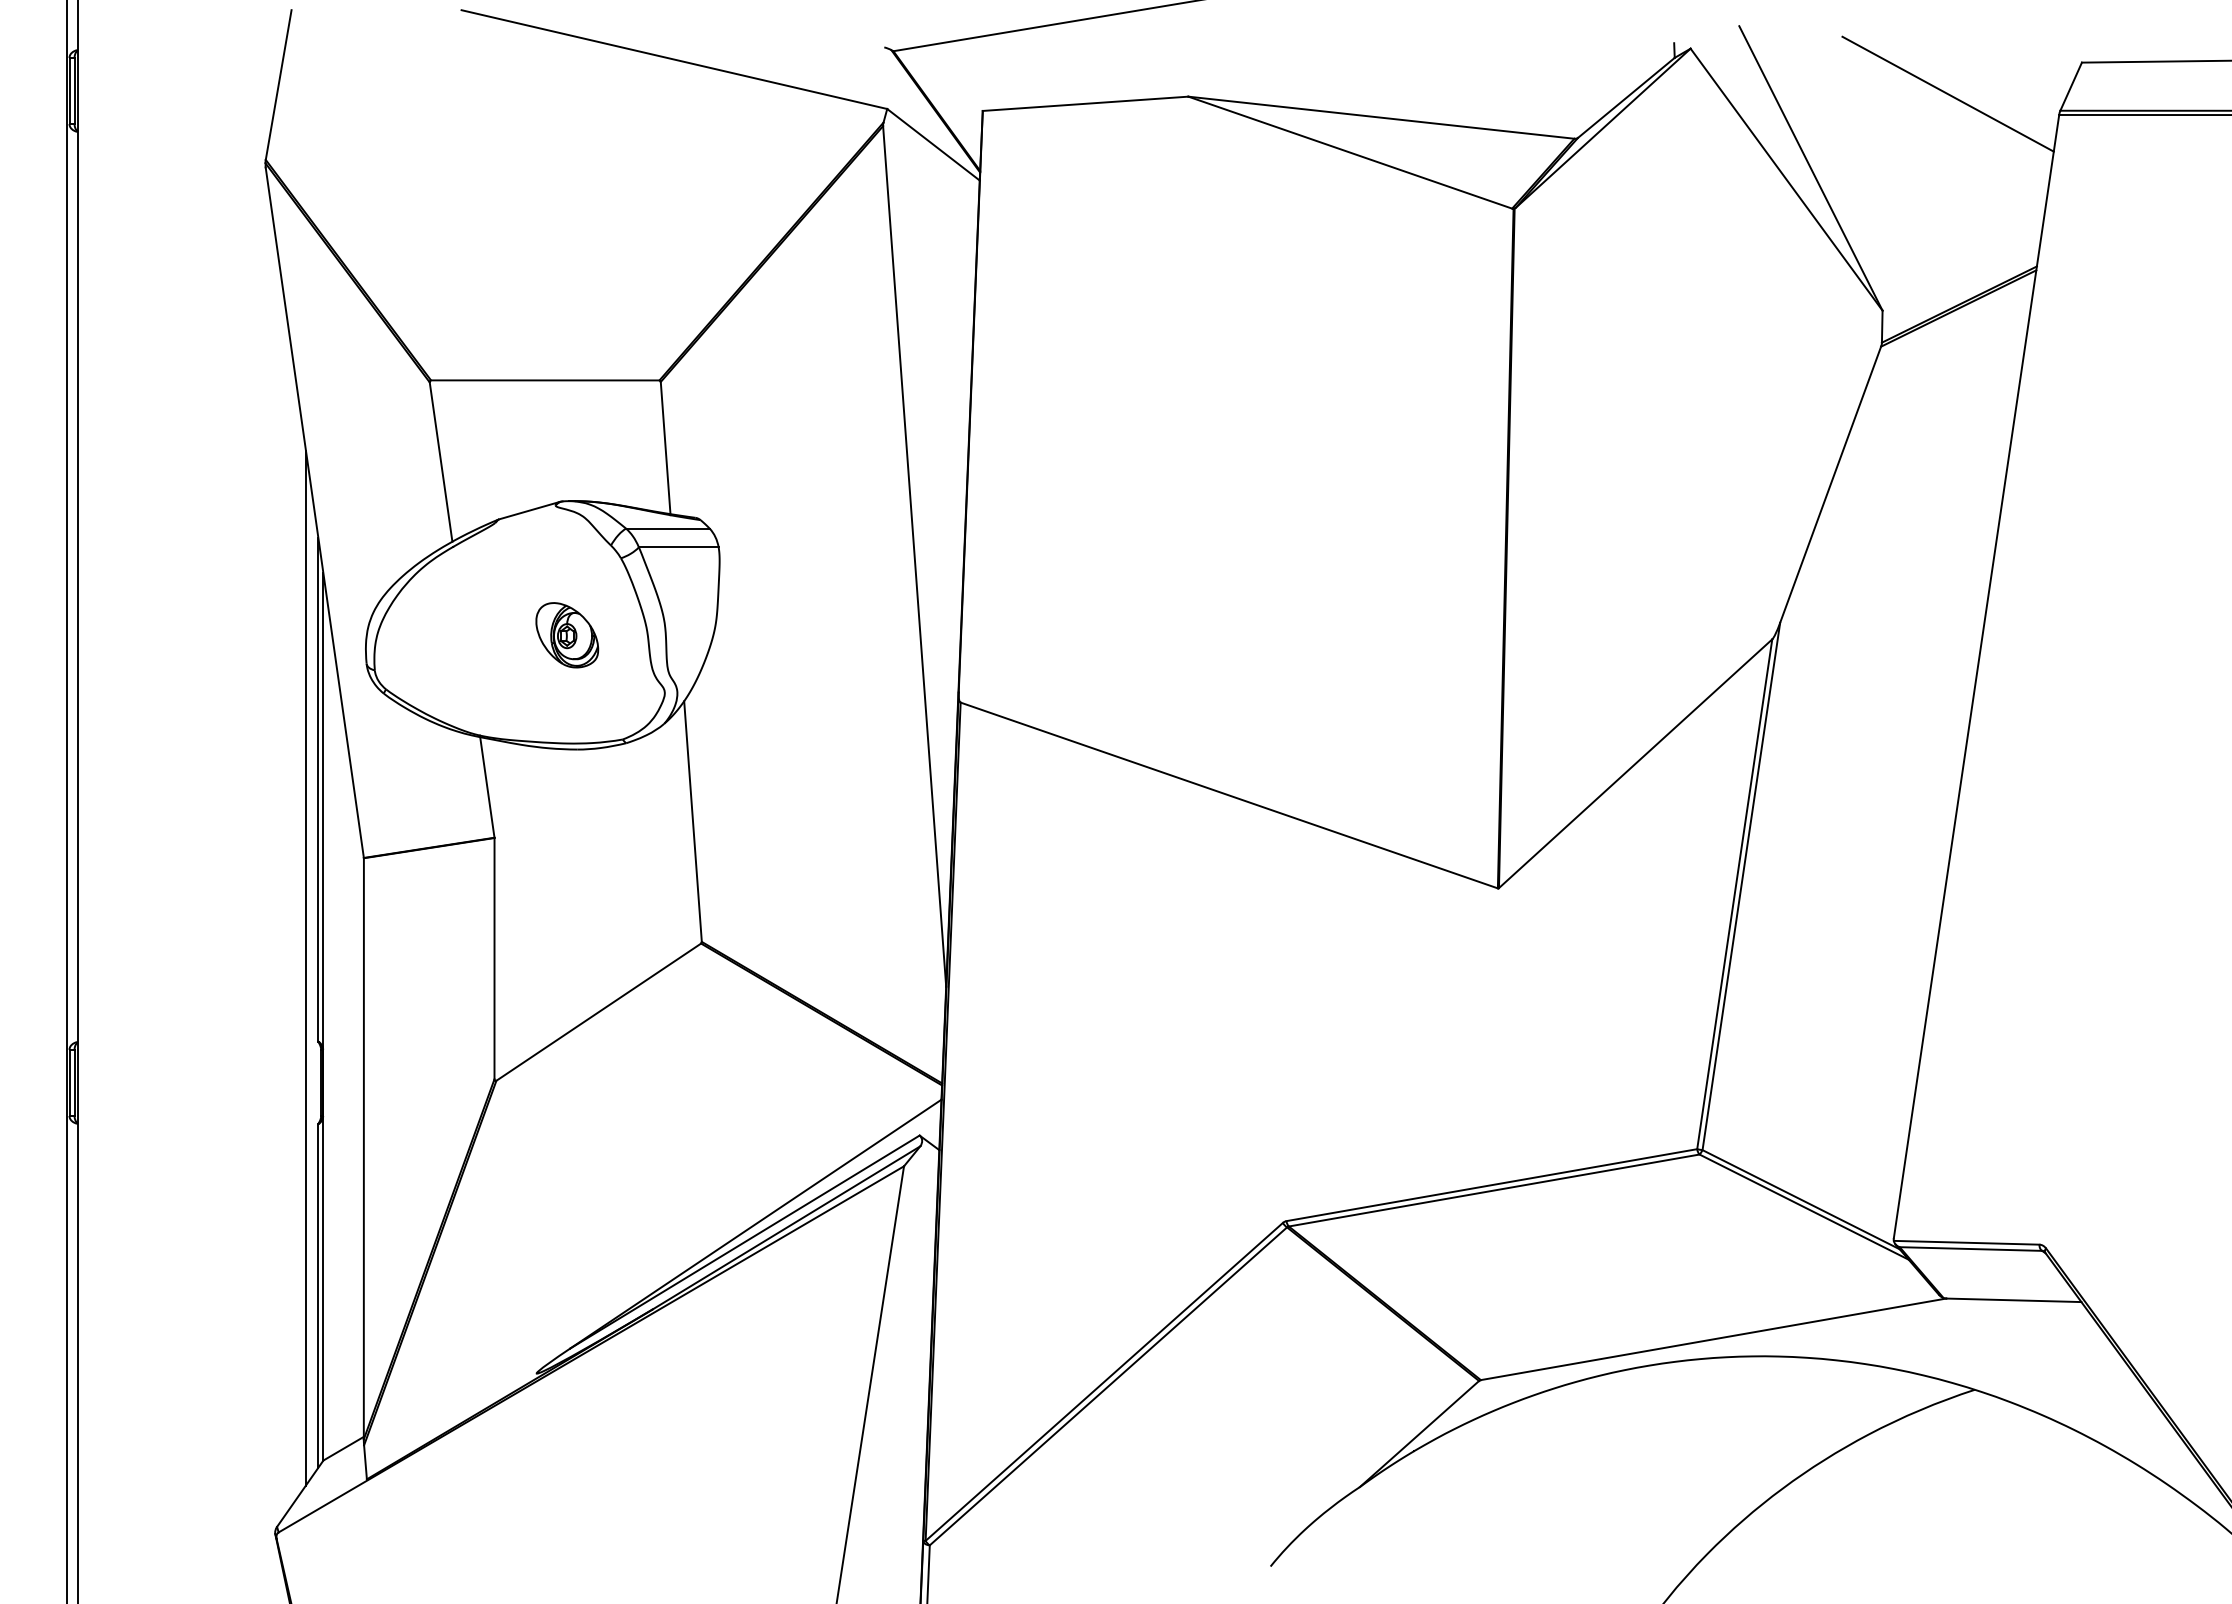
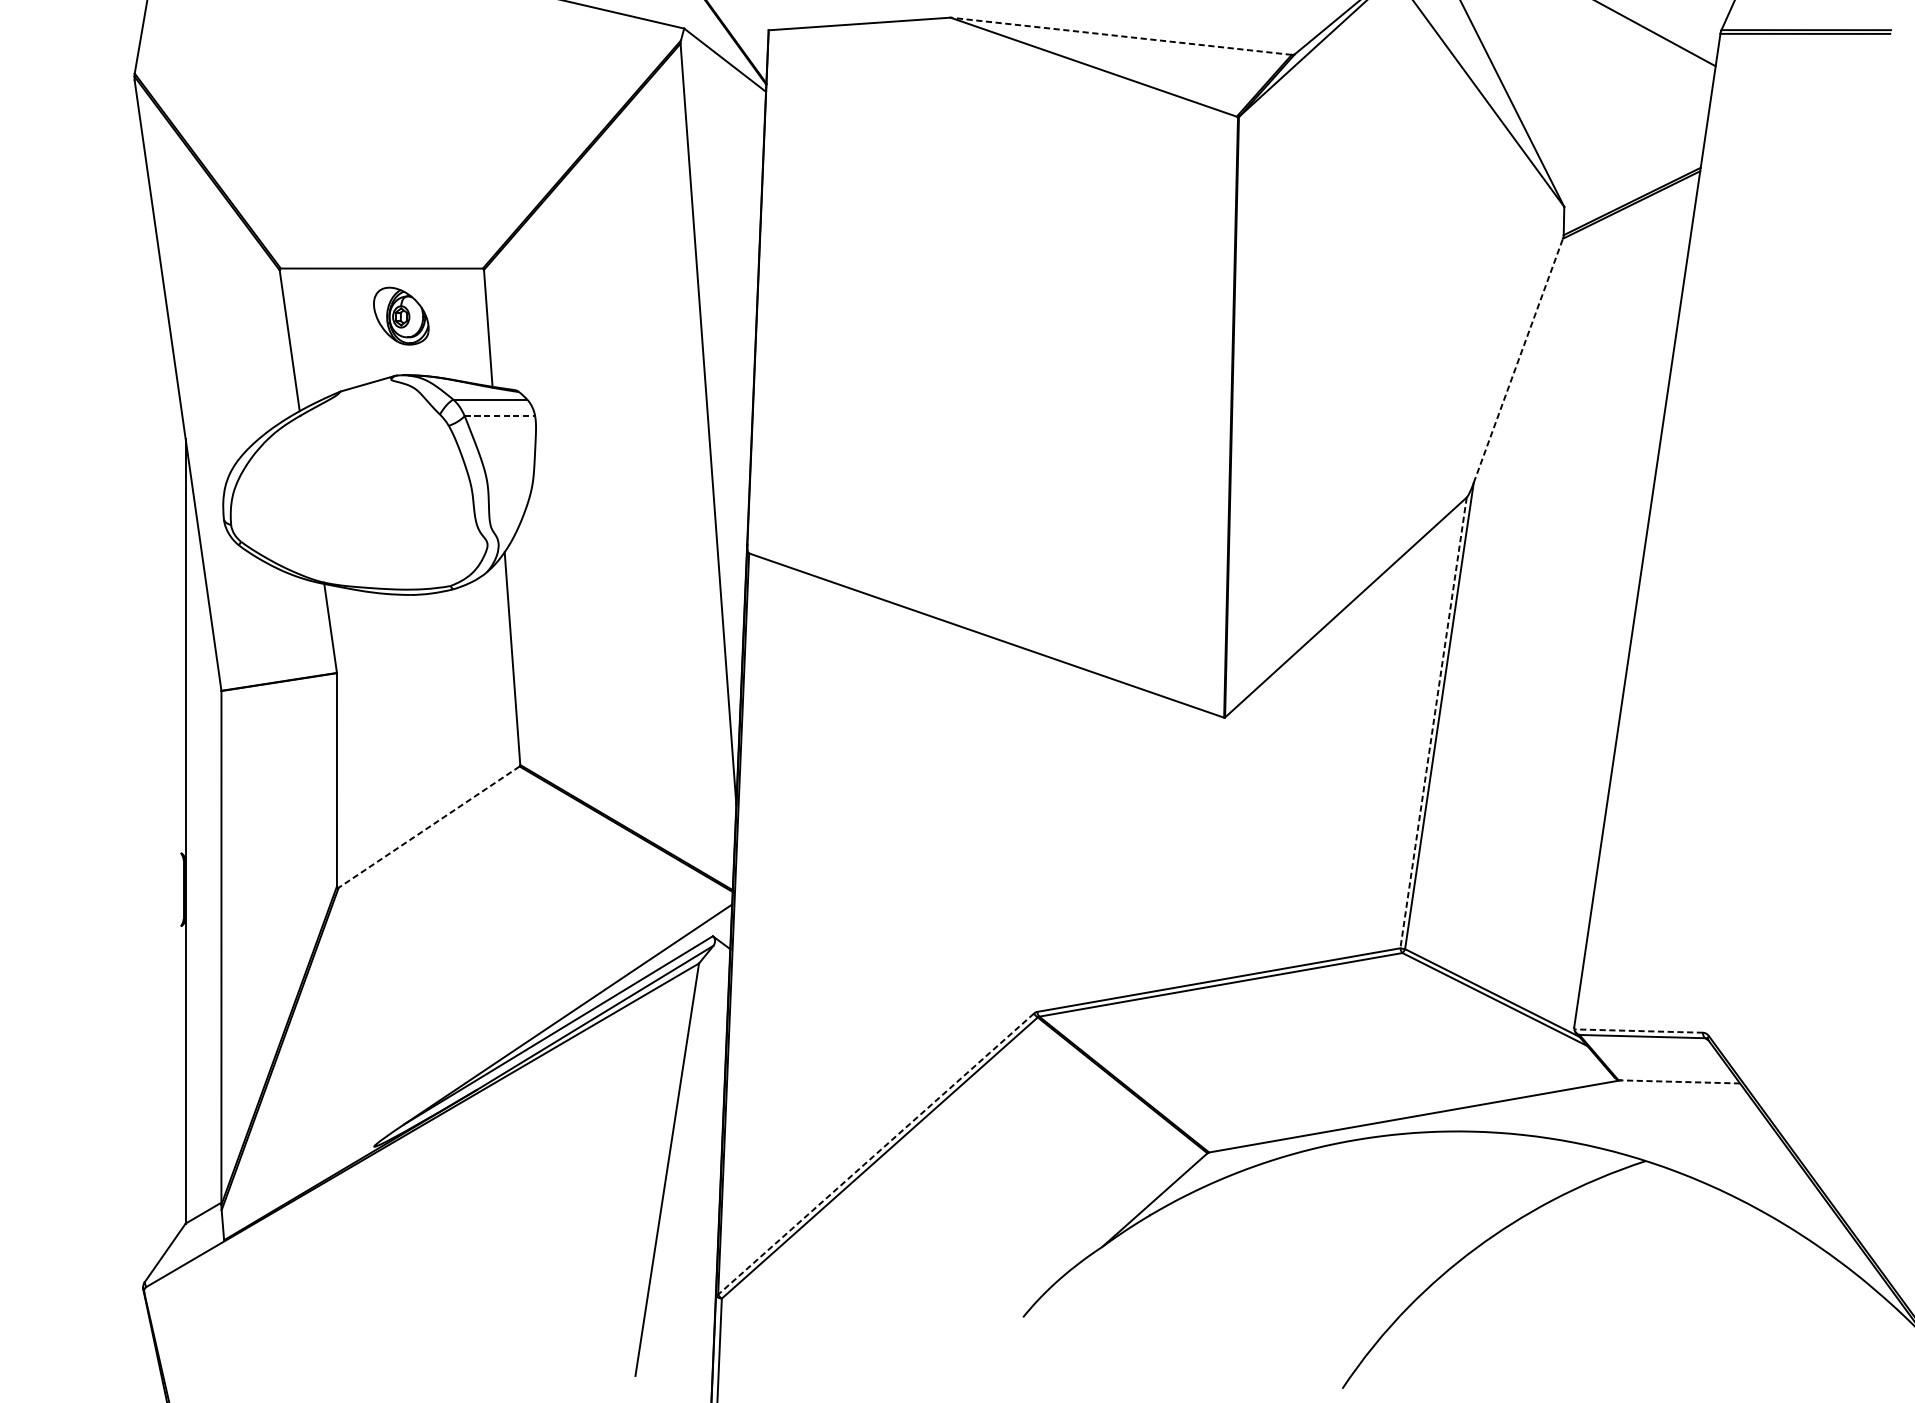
line: (1380, 117) -> (1120, 36), solid -> dashed
line: (1830, 484) -> (1518, 360), solid -> dashed
line: (678, 547) -> (499, 416), solid -> dashed
part: (567, 635) -> (401, 316), moved
line: (318, 789) -> (181, 630), removed
line: (1734, 894) -> (1433, 723), solid -> dashed
line: (305, 967) -> (169, 787), removed
line: (598, 1012) -> (428, 827), solid -> dashed
line: (1966, 1242) -> (1638, 1030), solid -> dashed
line: (318, 1295) -> (181, 1077), removed
line: (2013, 1300) -> (1680, 1082), solid -> dashed
line: (1103, 1382) -> (875, 1154), solid -> dashed

